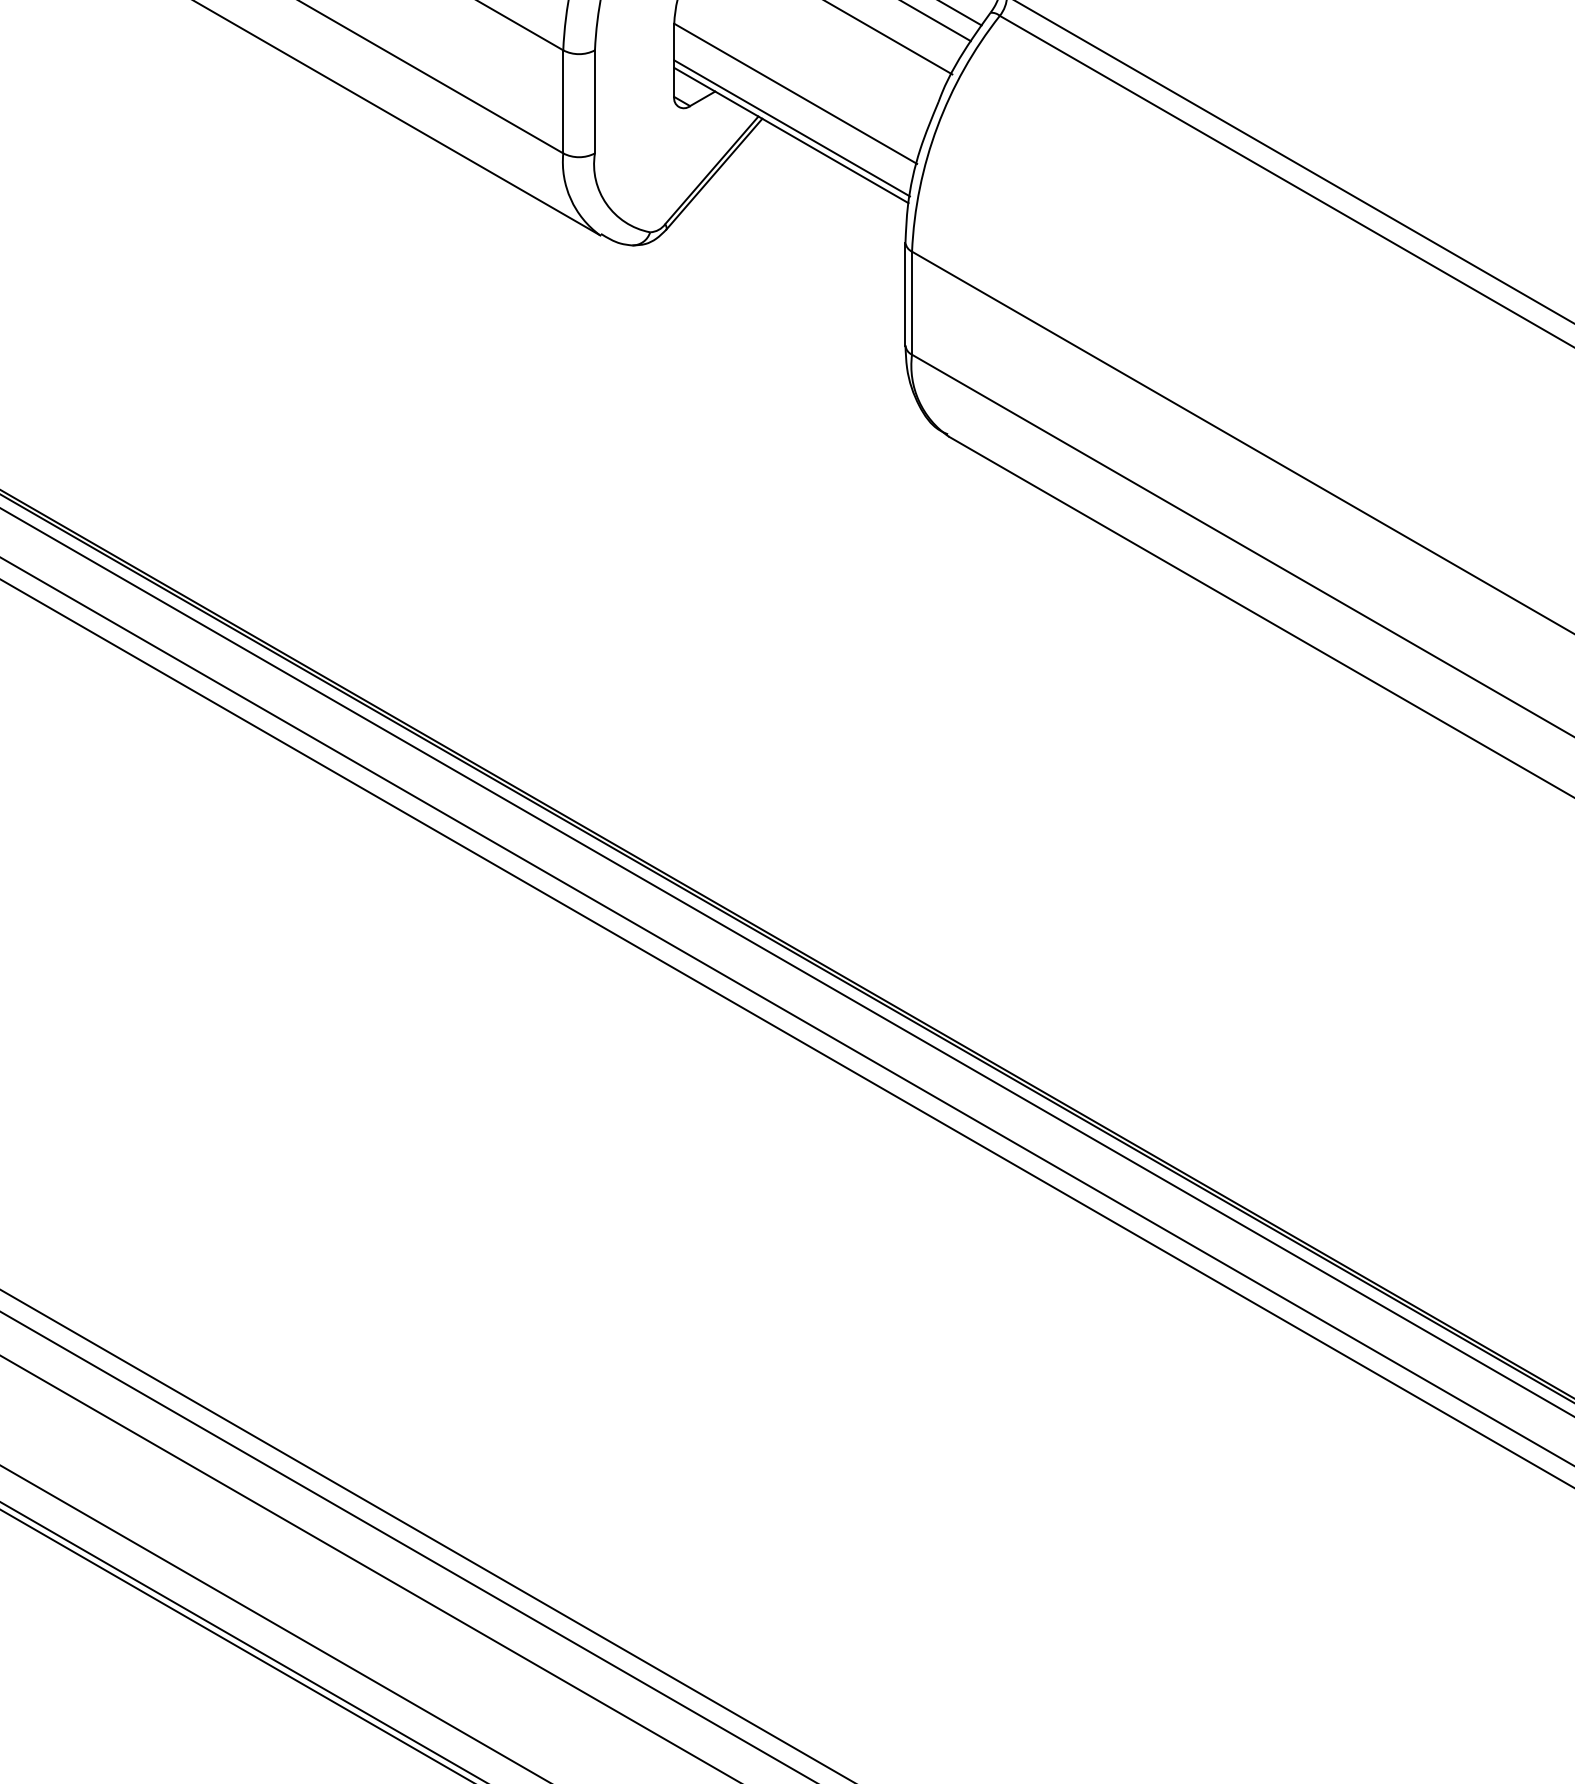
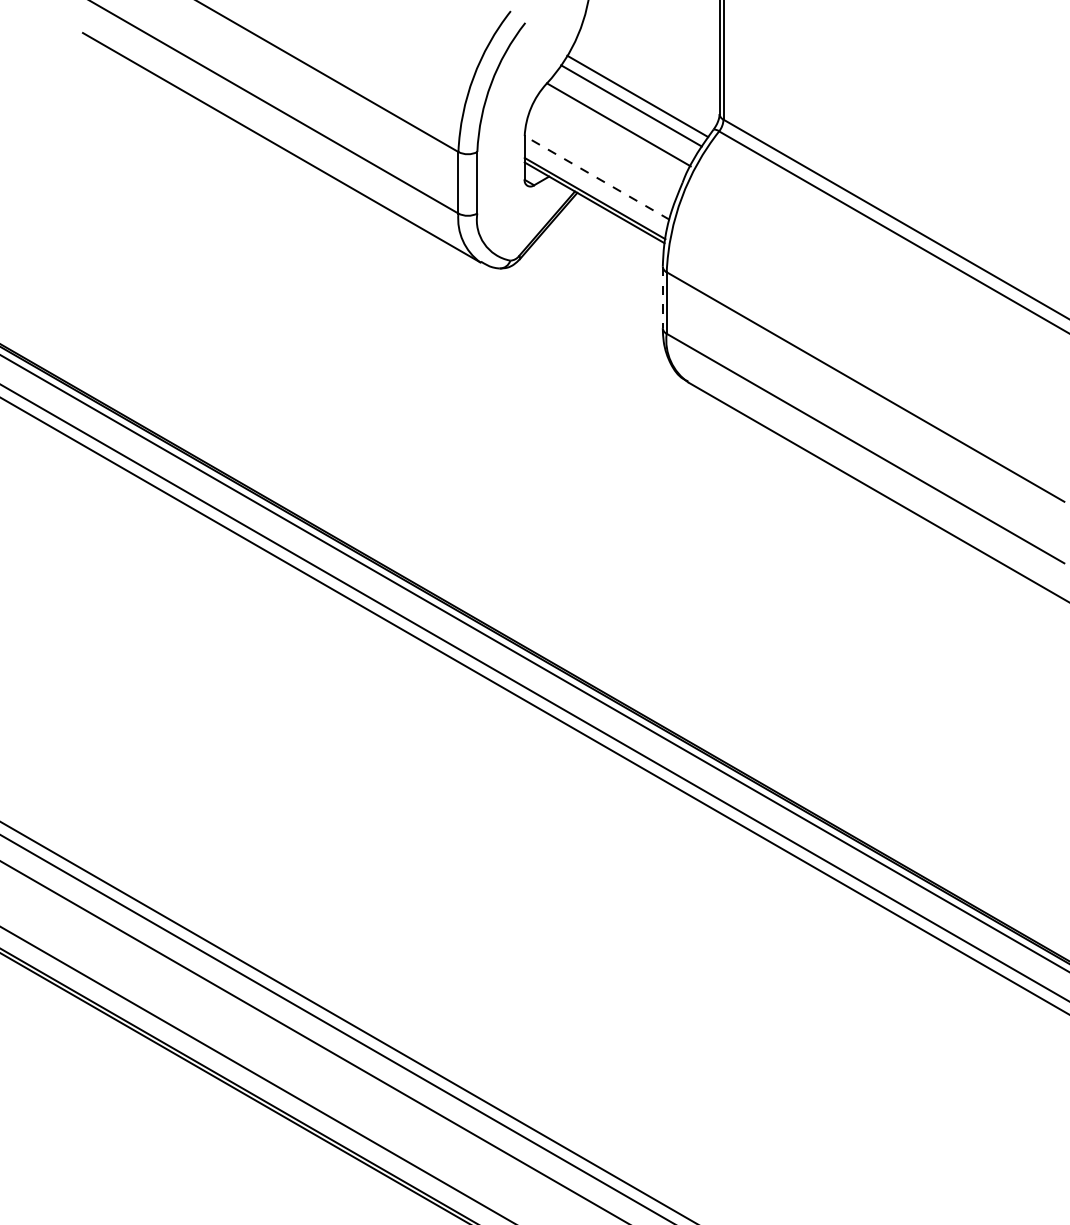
line: (796, 93) -> (597, 177), solid -> dashed
line: (904, 293) -> (662, 297), solid -> dashed

